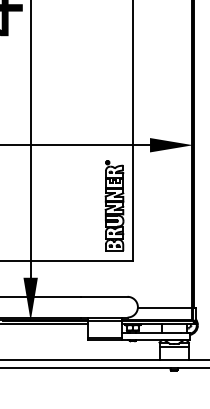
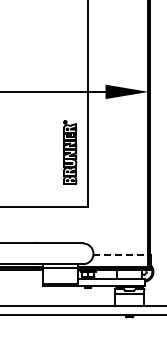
part: (114, 205) -> (70, 152), size x0.7
line: (165, 308) -> (121, 255), solid -> dashed

